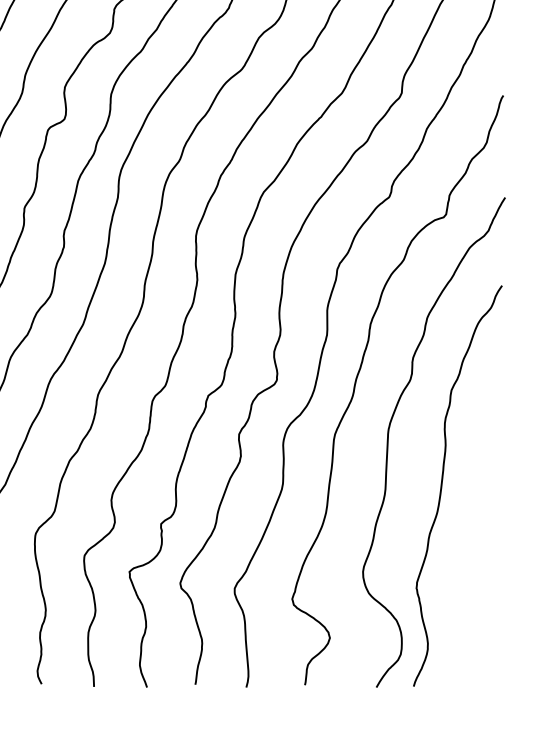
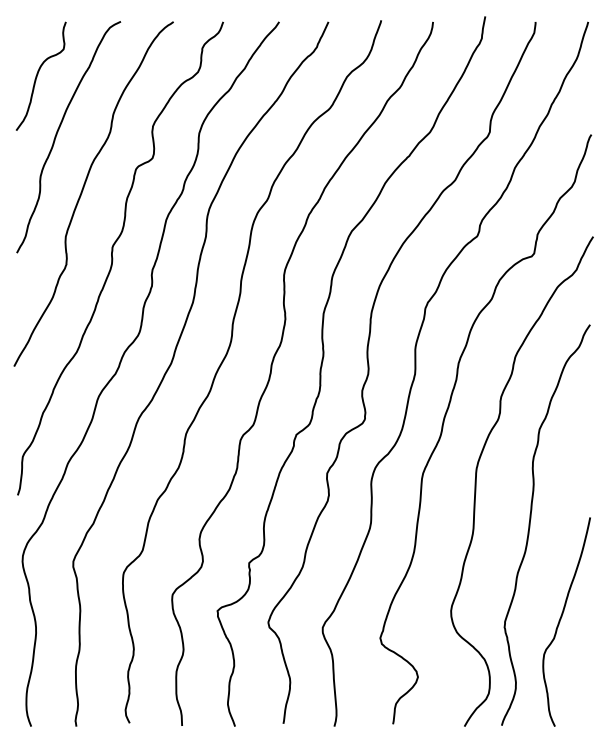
curve: (473, 580) -> (561, 619), added

